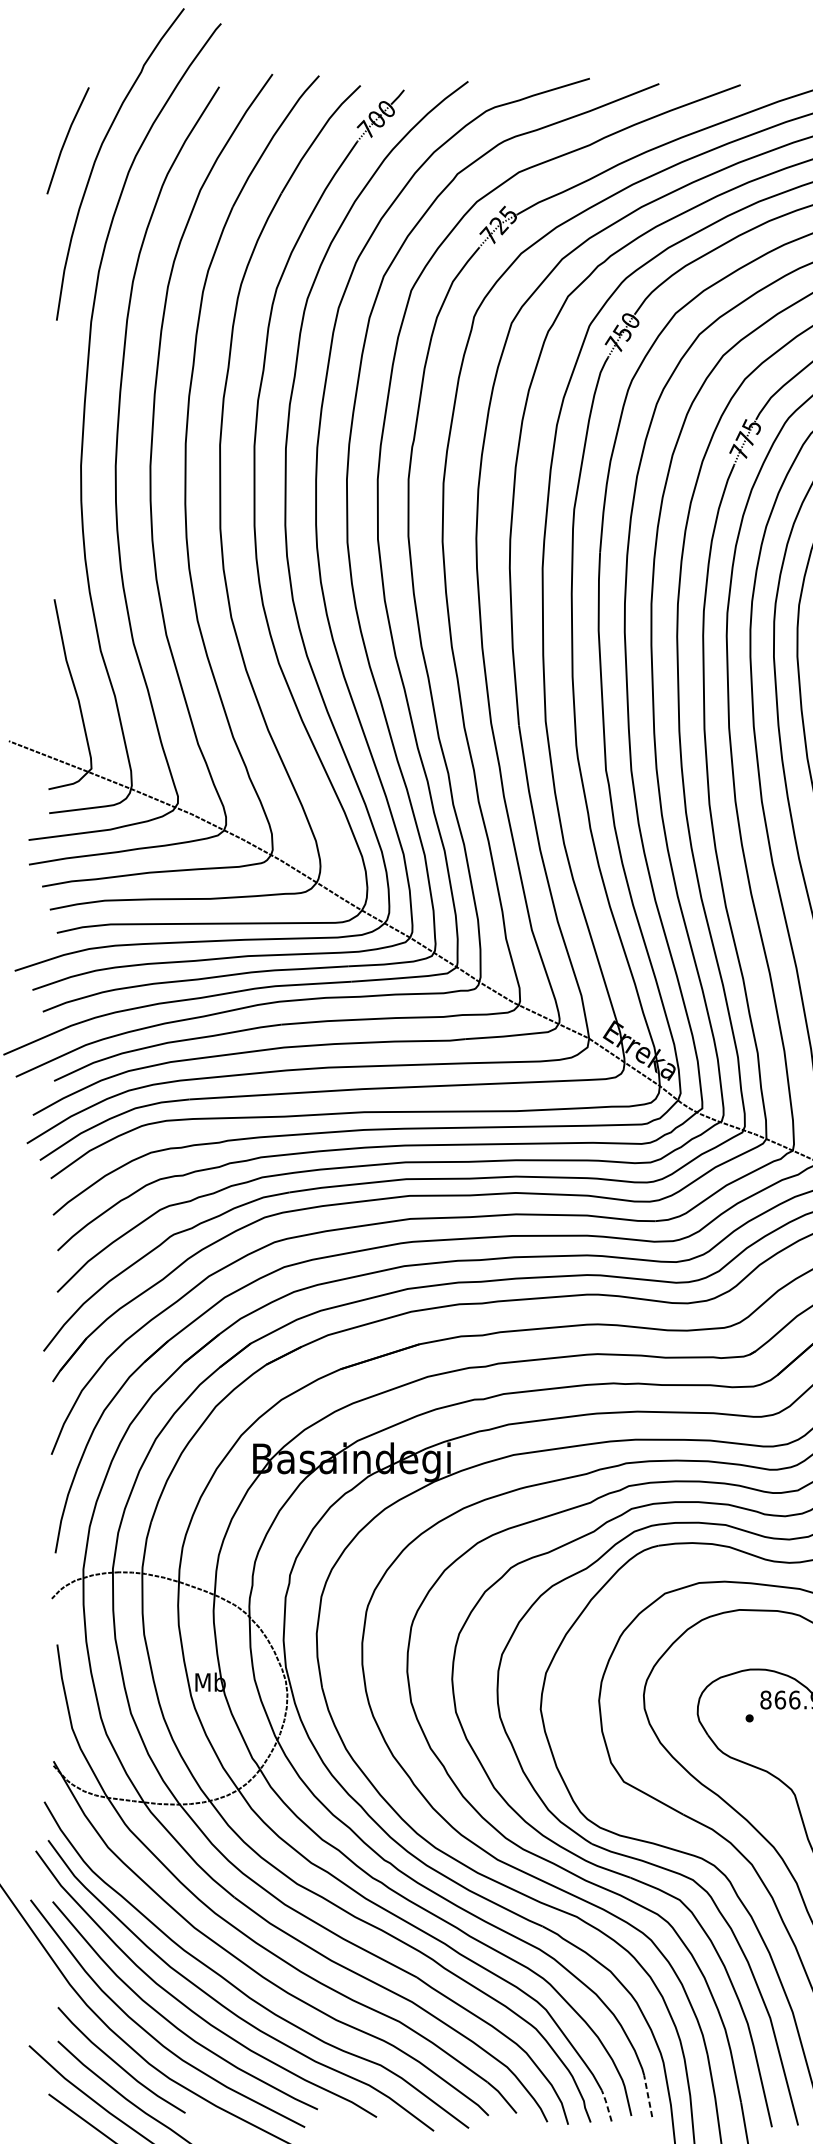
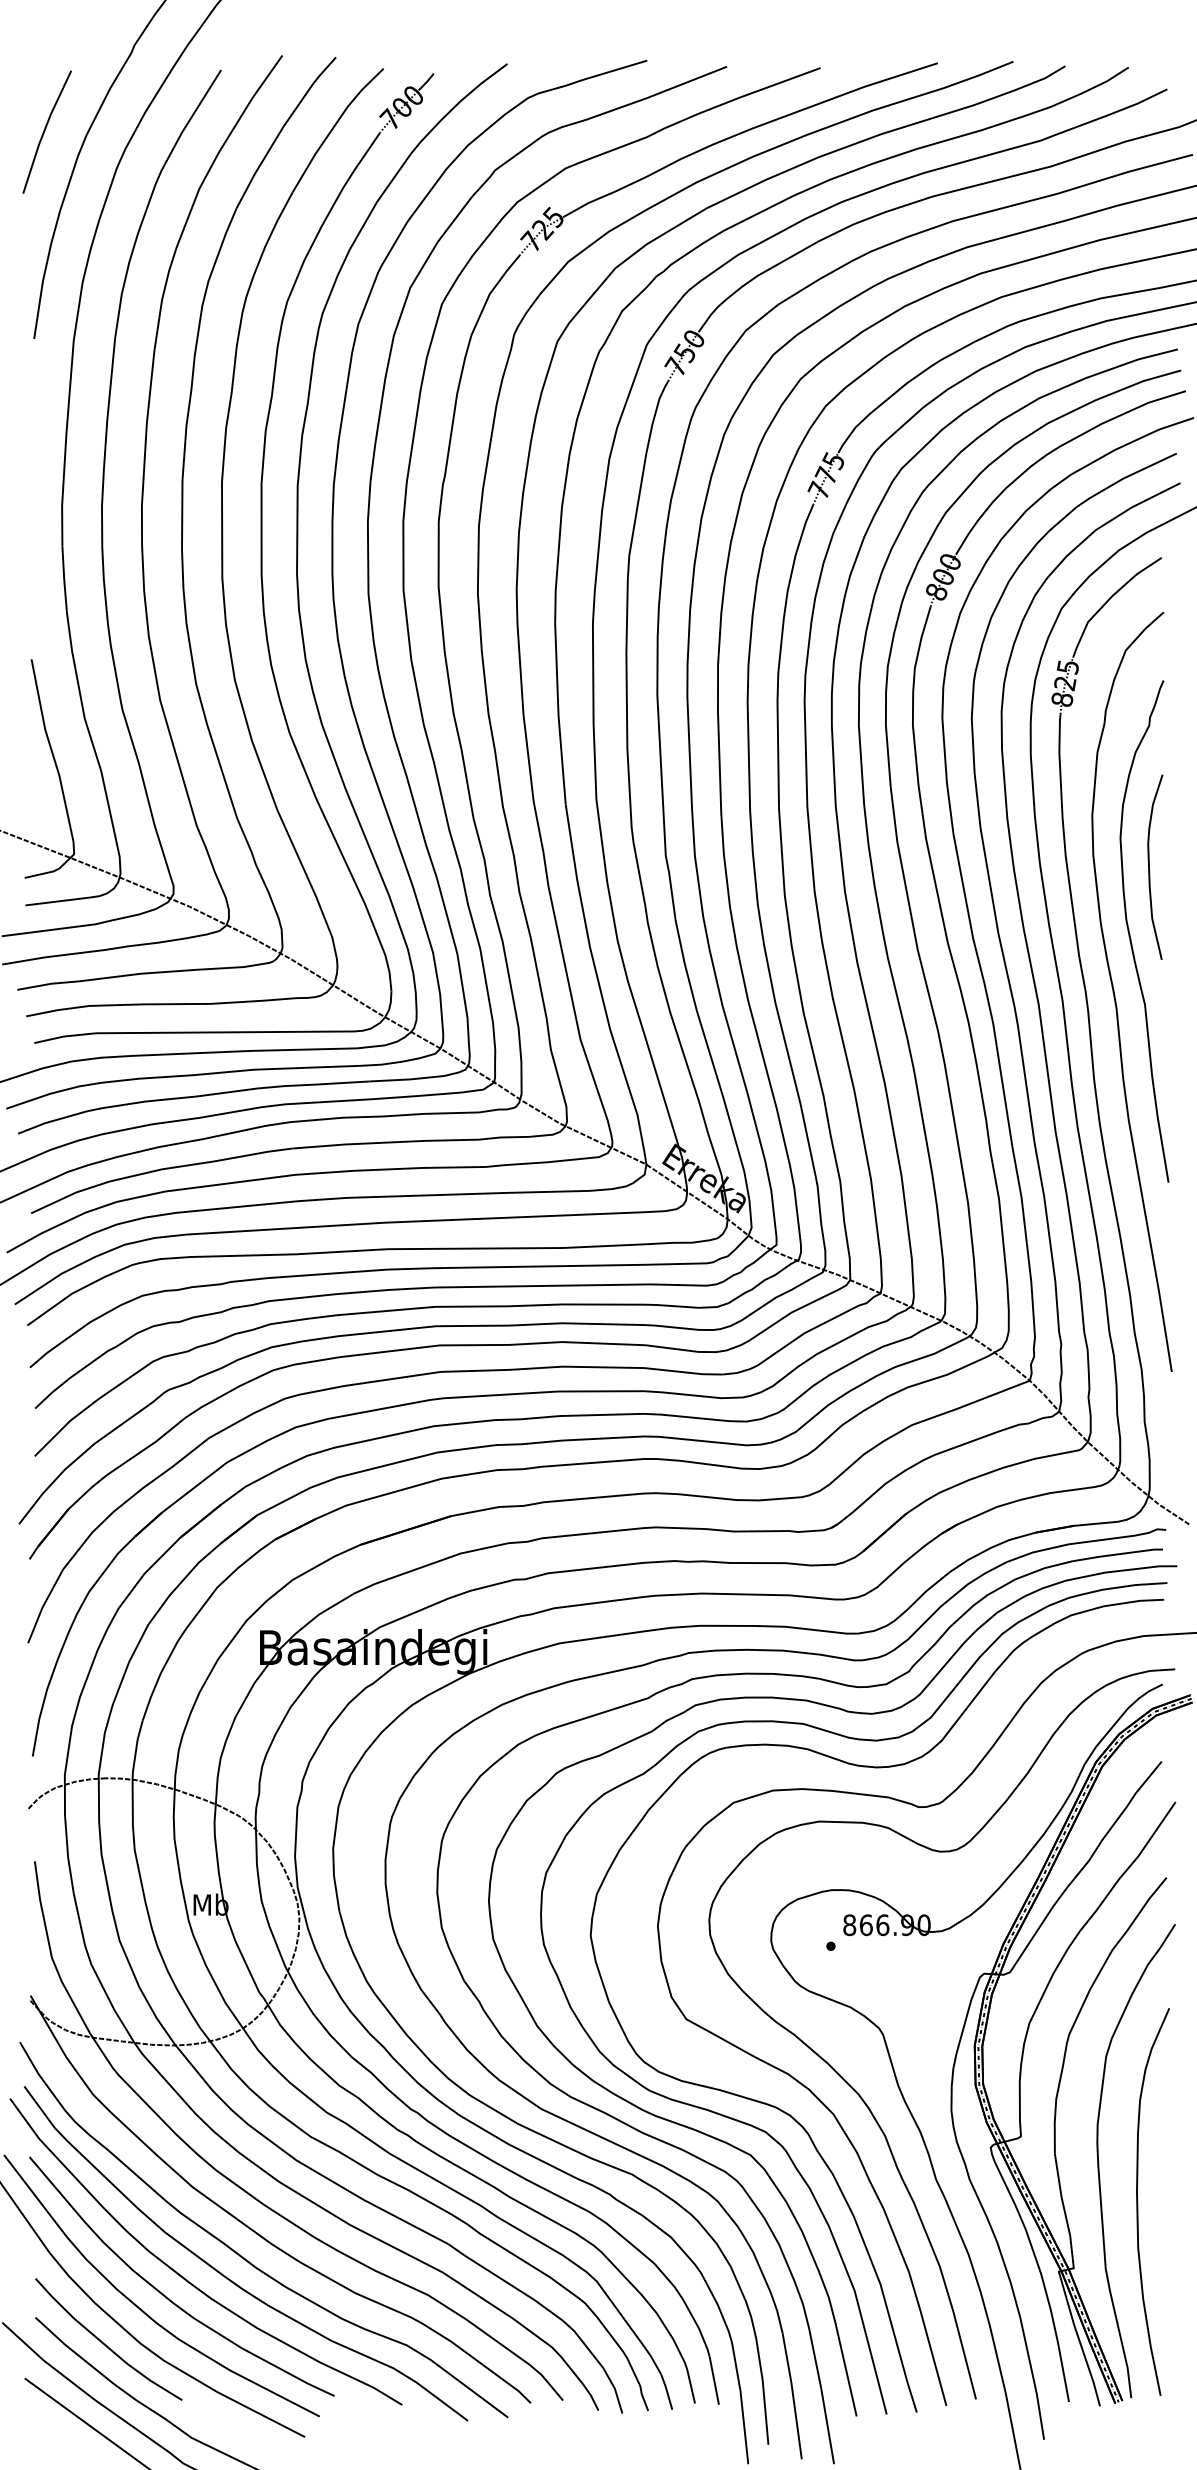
line: (648, 2095) -> (714, 2380), dashed -> solid
line: (606, 2104) -> (666, 2390), dashed -> solid

